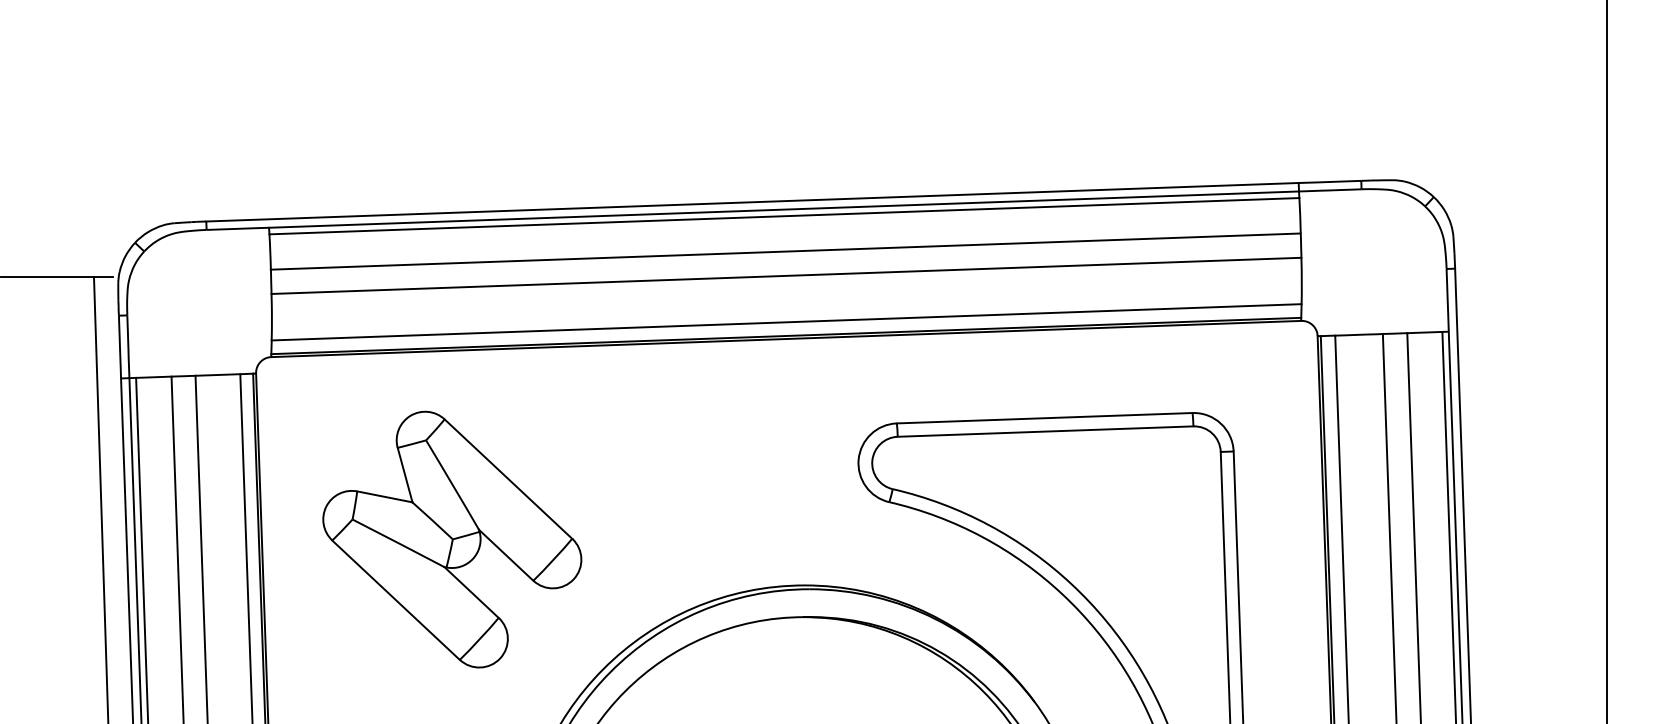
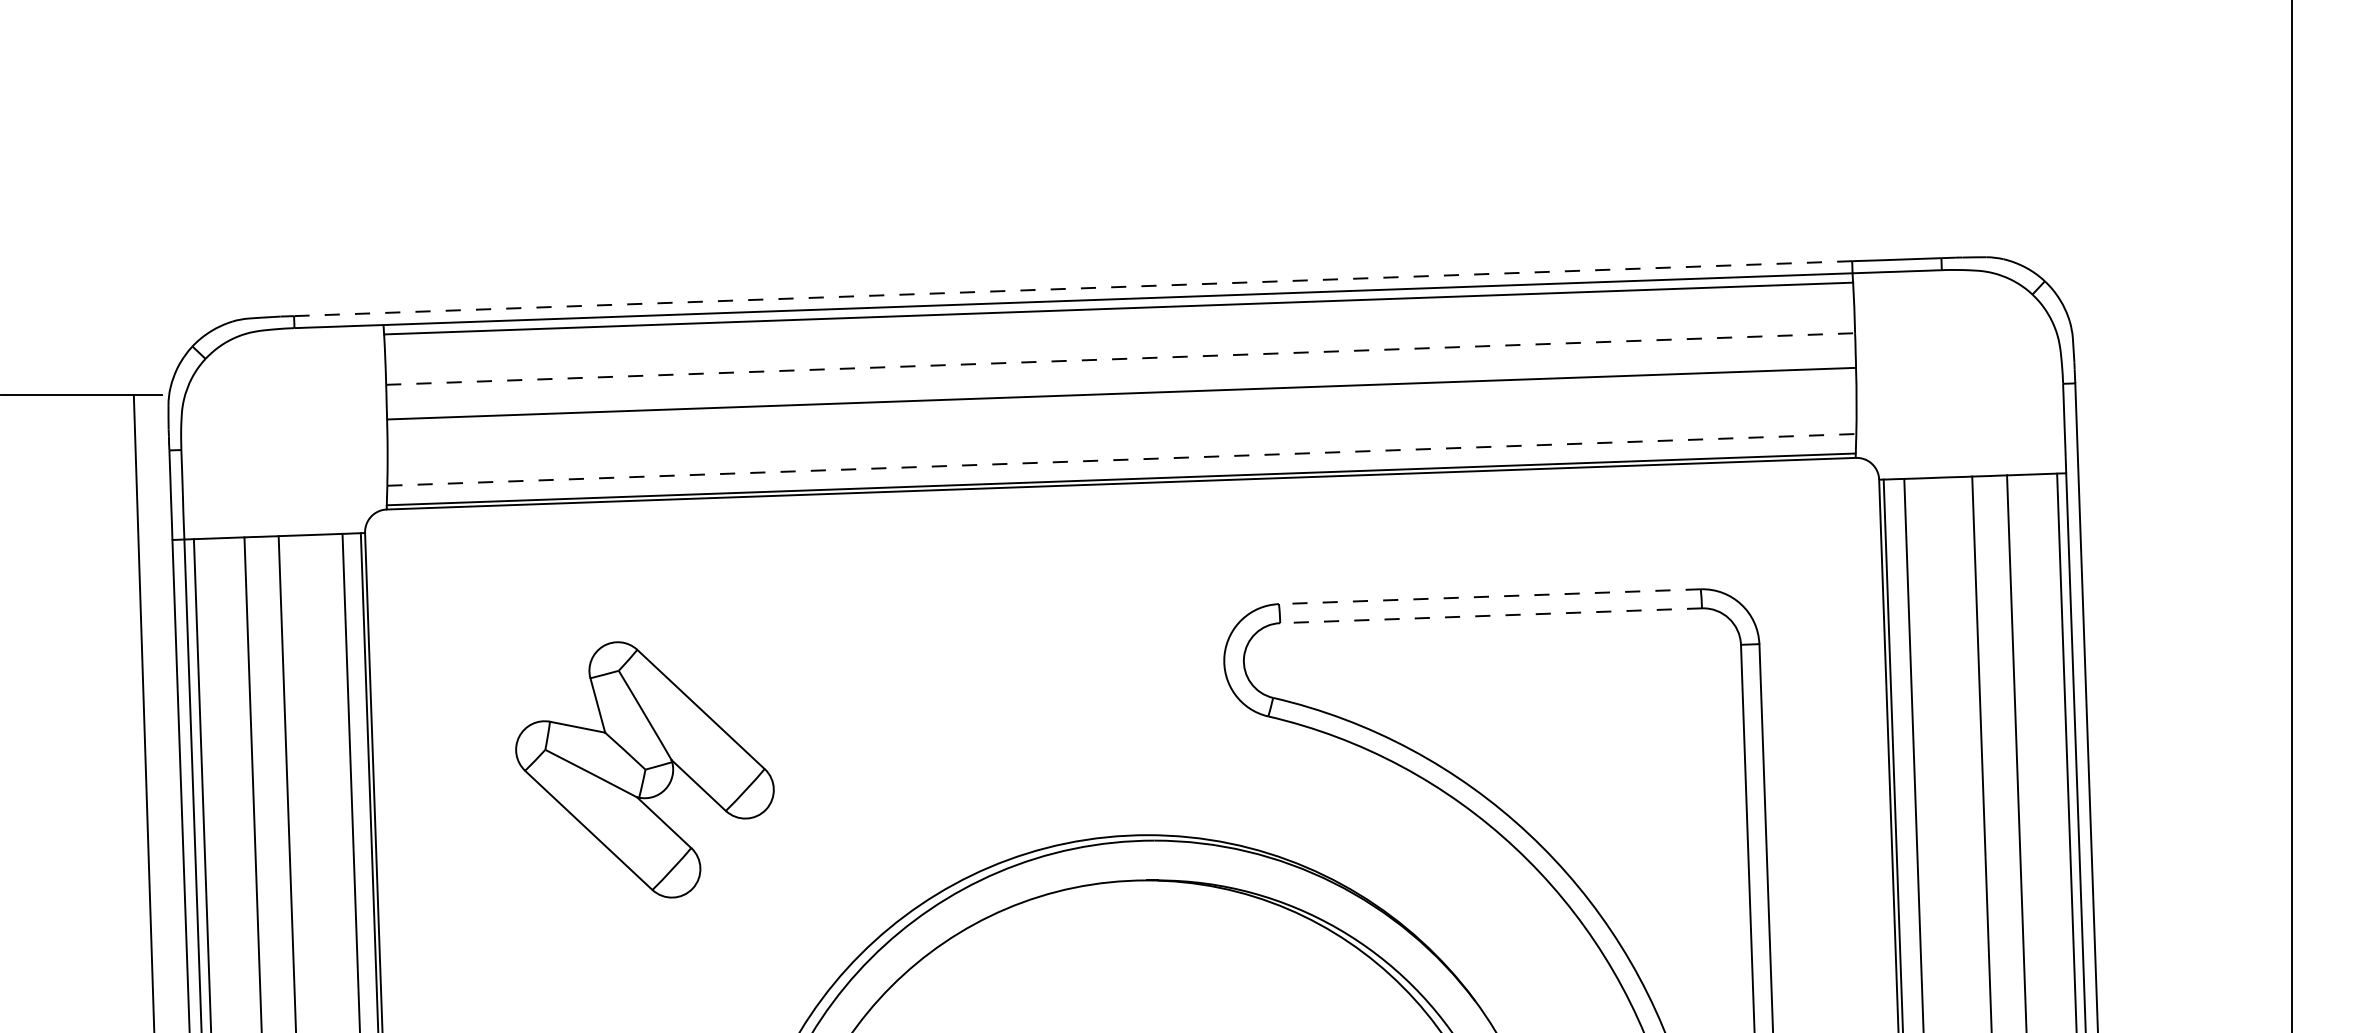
line: (752, 202) -> (1073, 288), solid -> dashed
line: (785, 251) -> (1120, 359), solid -> dashed
line: (786, 322) -> (1121, 459), solid -> dashed
line: (1044, 418) -> (1489, 596), solid -> dashed
line: (1045, 431) -> (1490, 615), solid -> dashed
part: (452, 539) -> (644, 769), size x0.7

